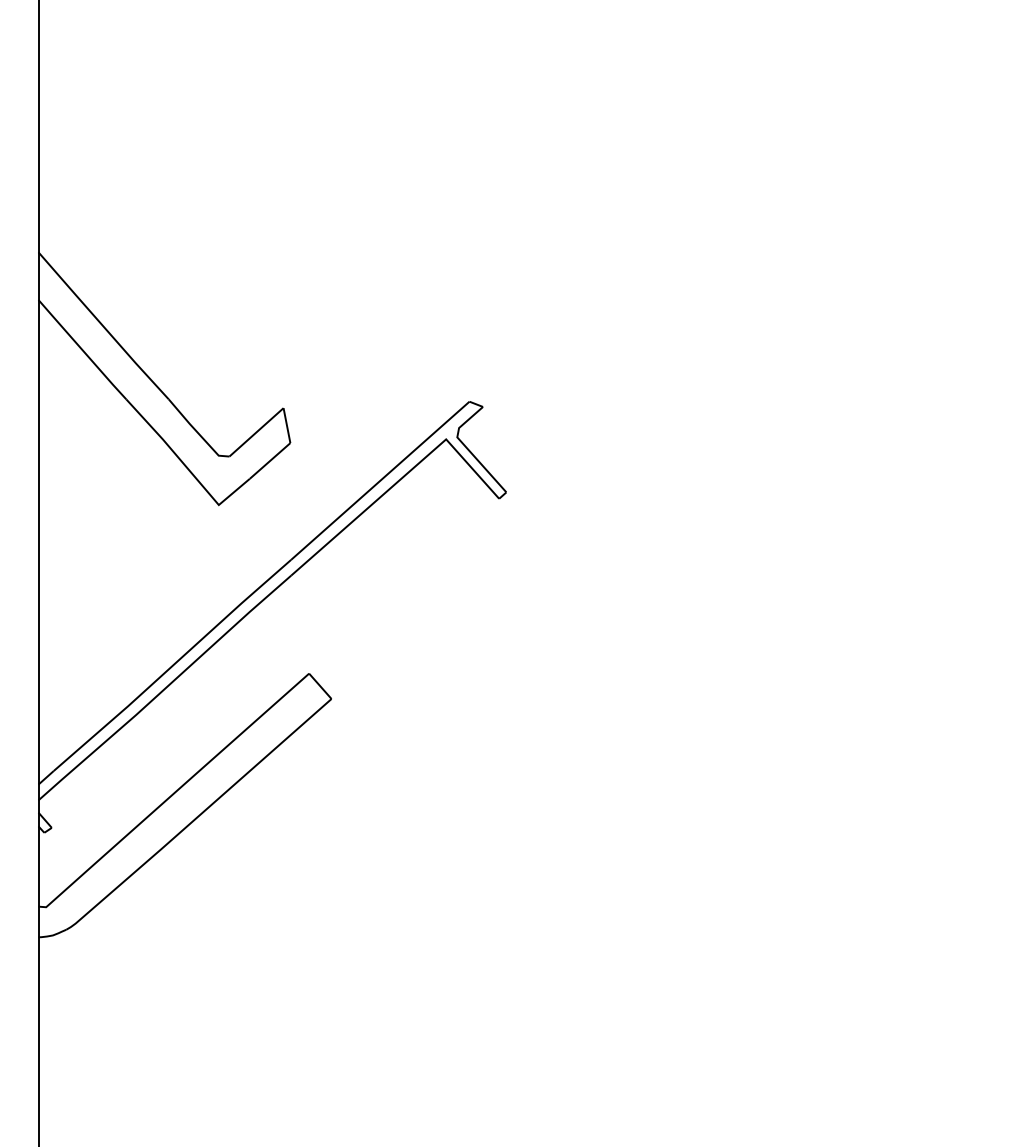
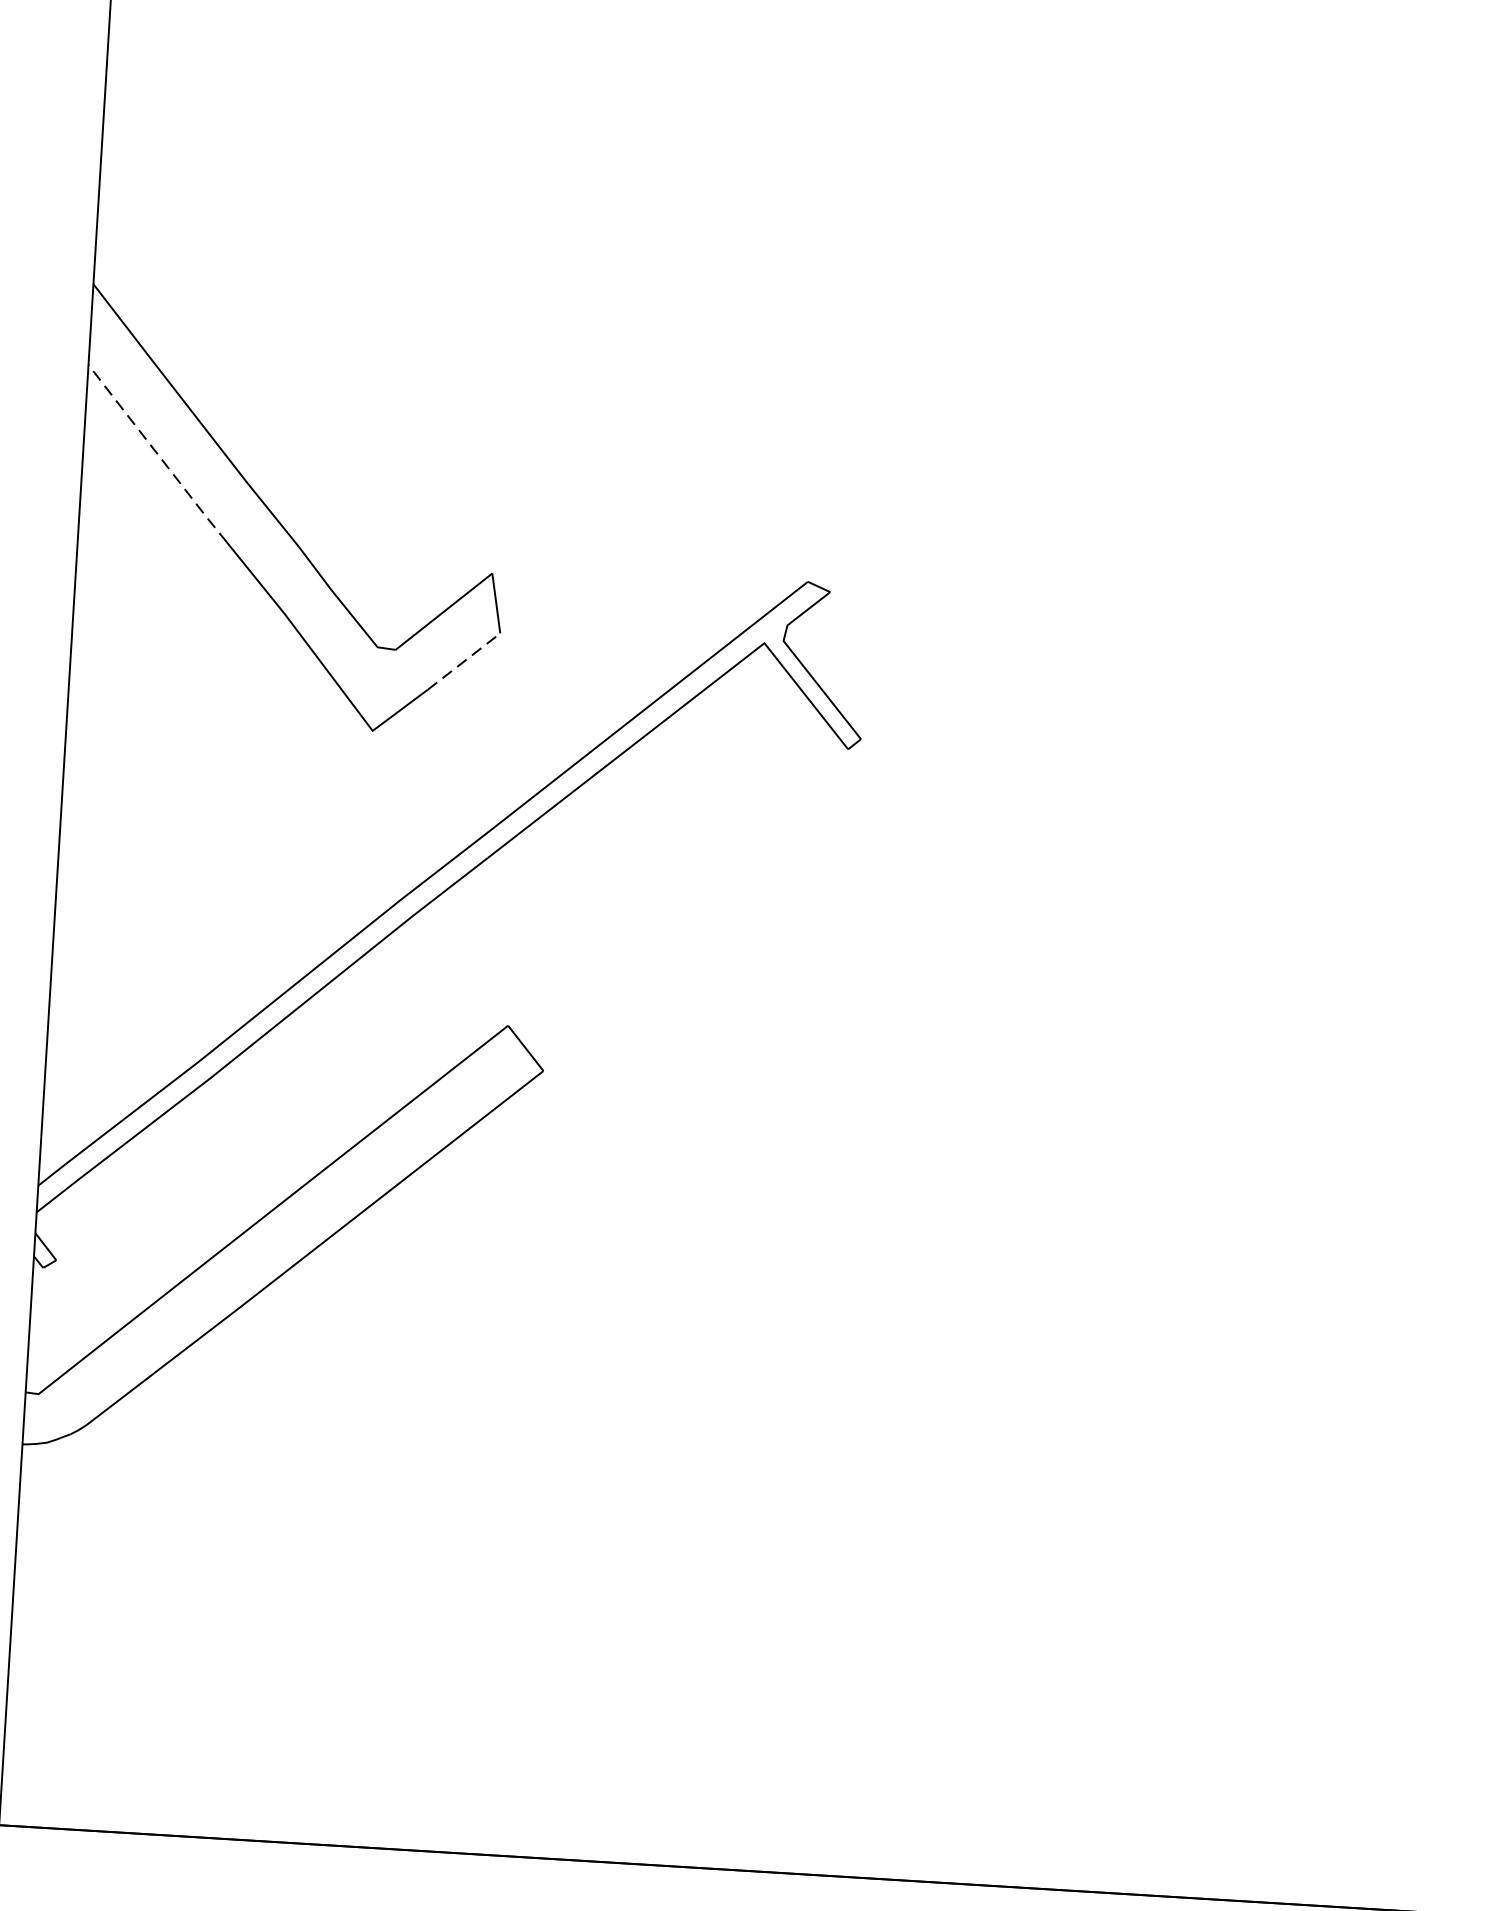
line: (82, 349) -> (157, 453), solid -> dashed
line: (270, 460) -> (464, 660), solid -> dashed

